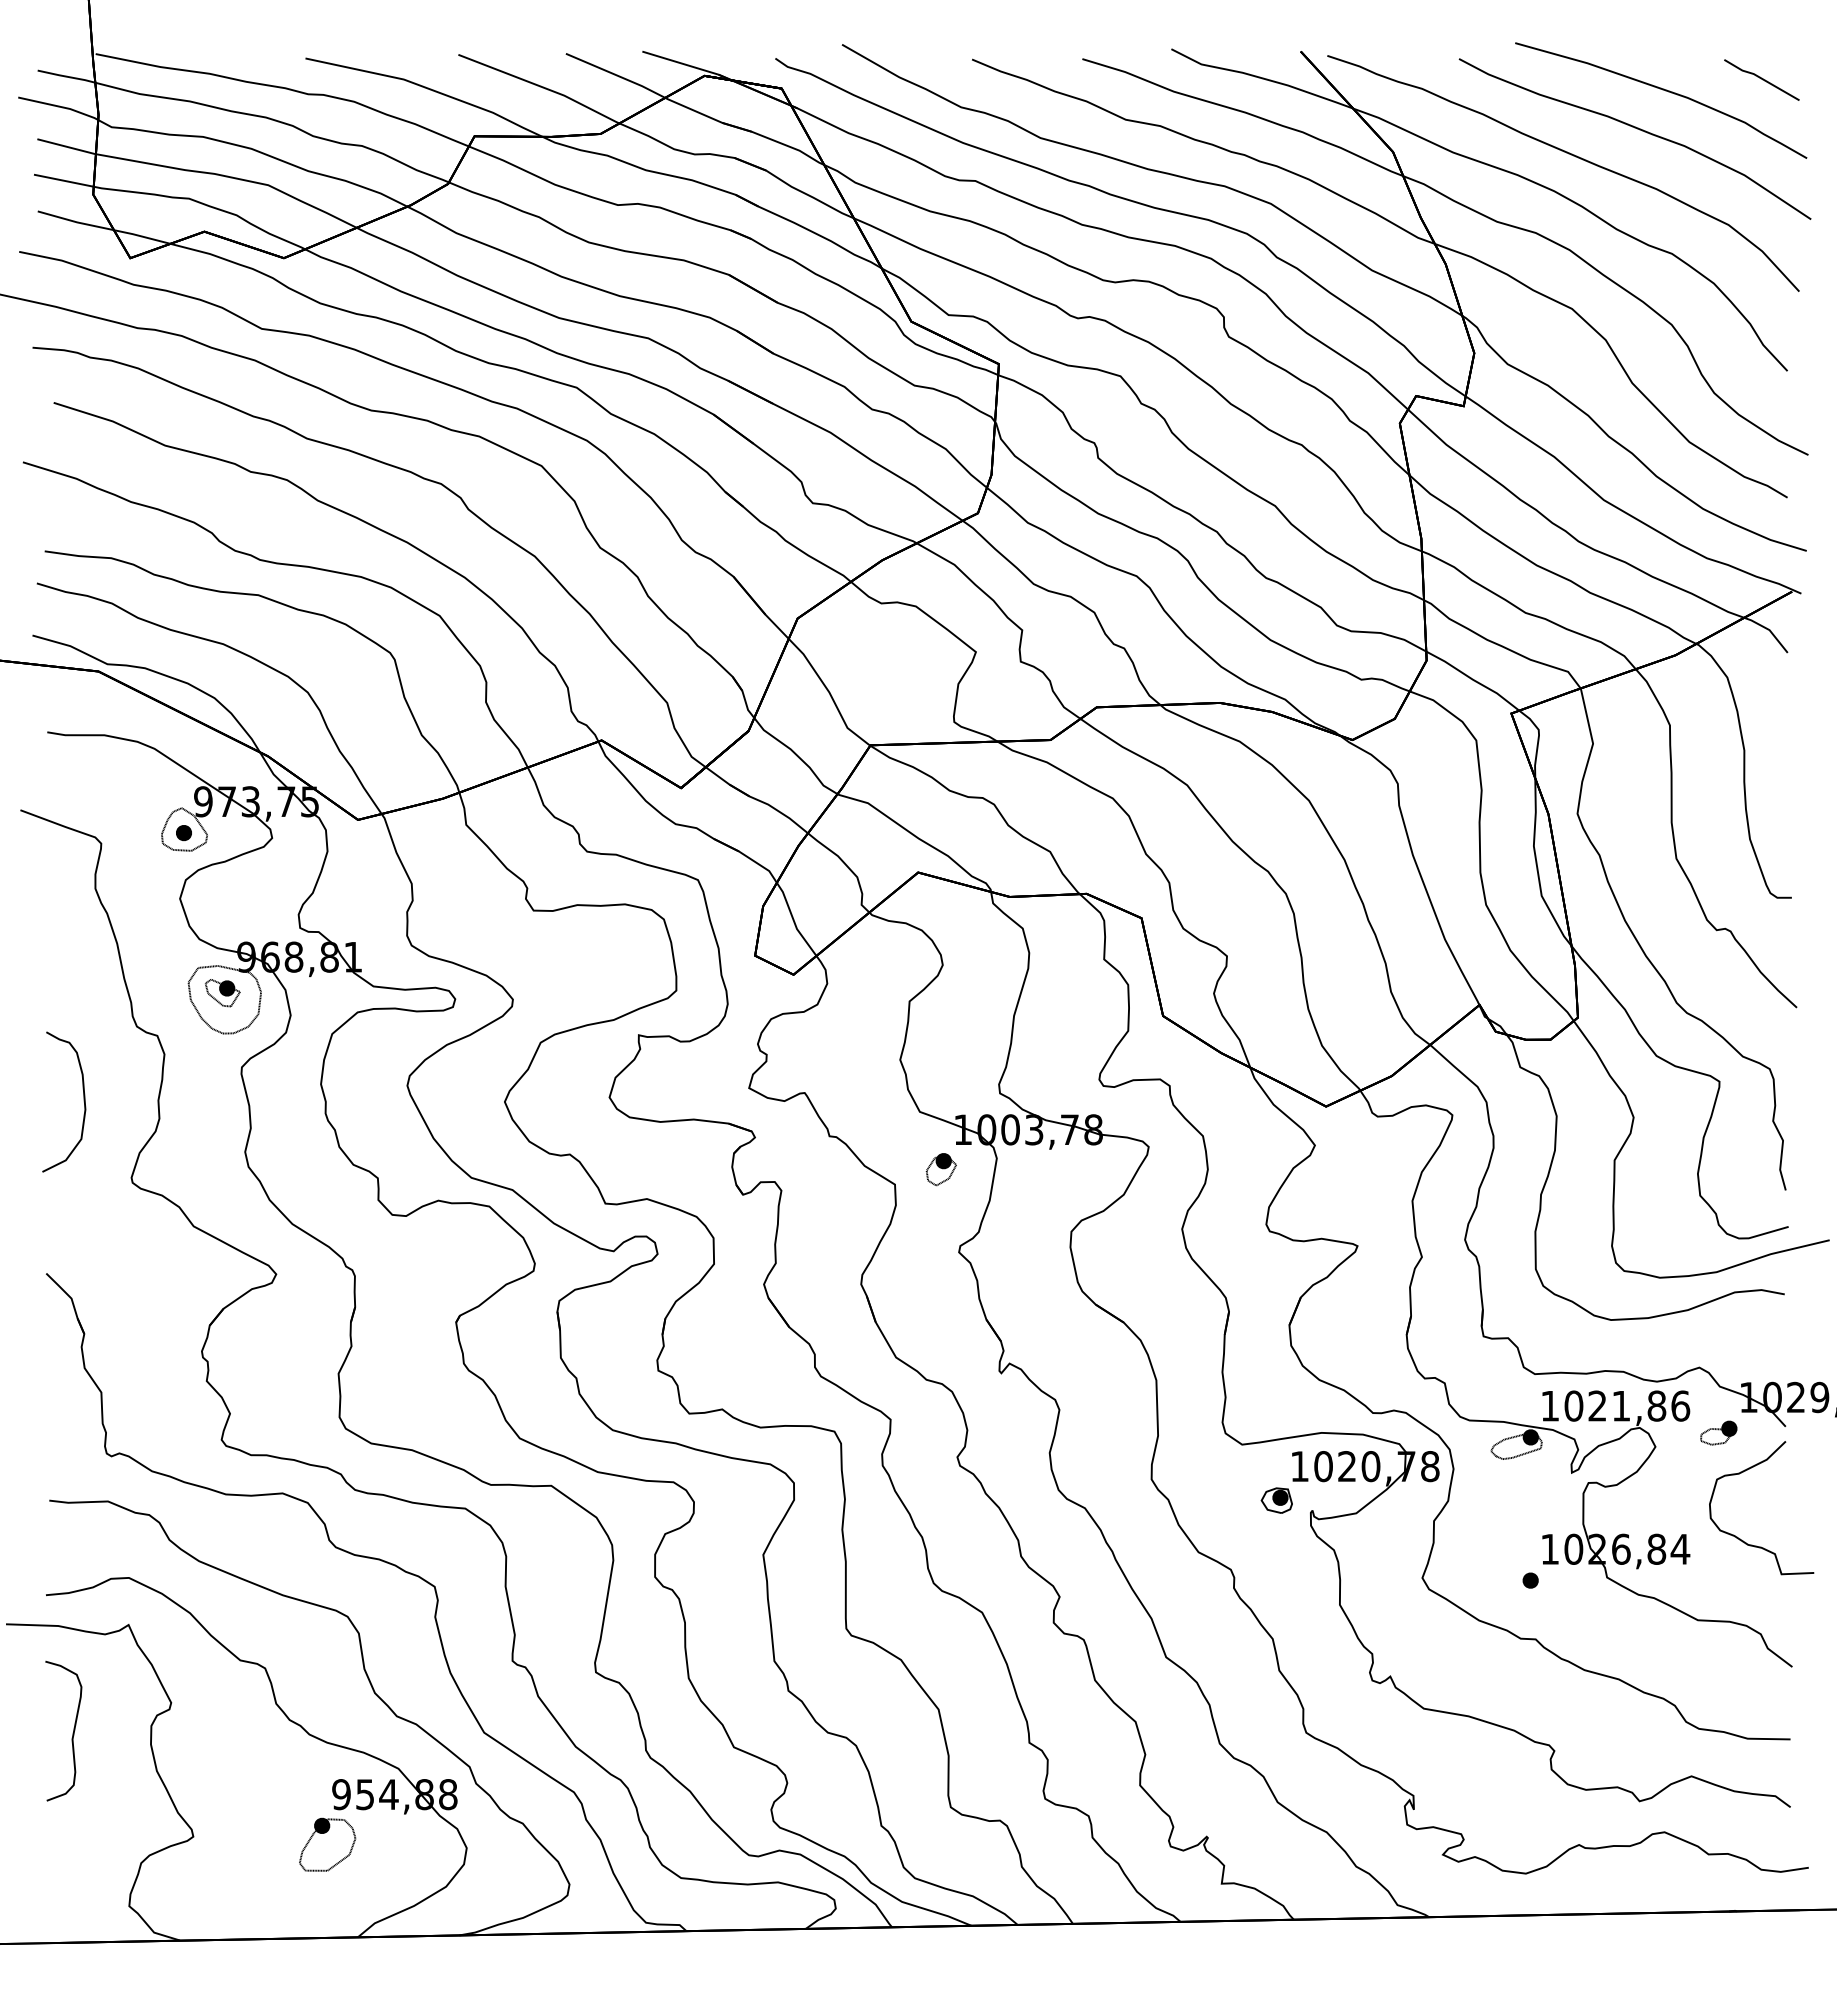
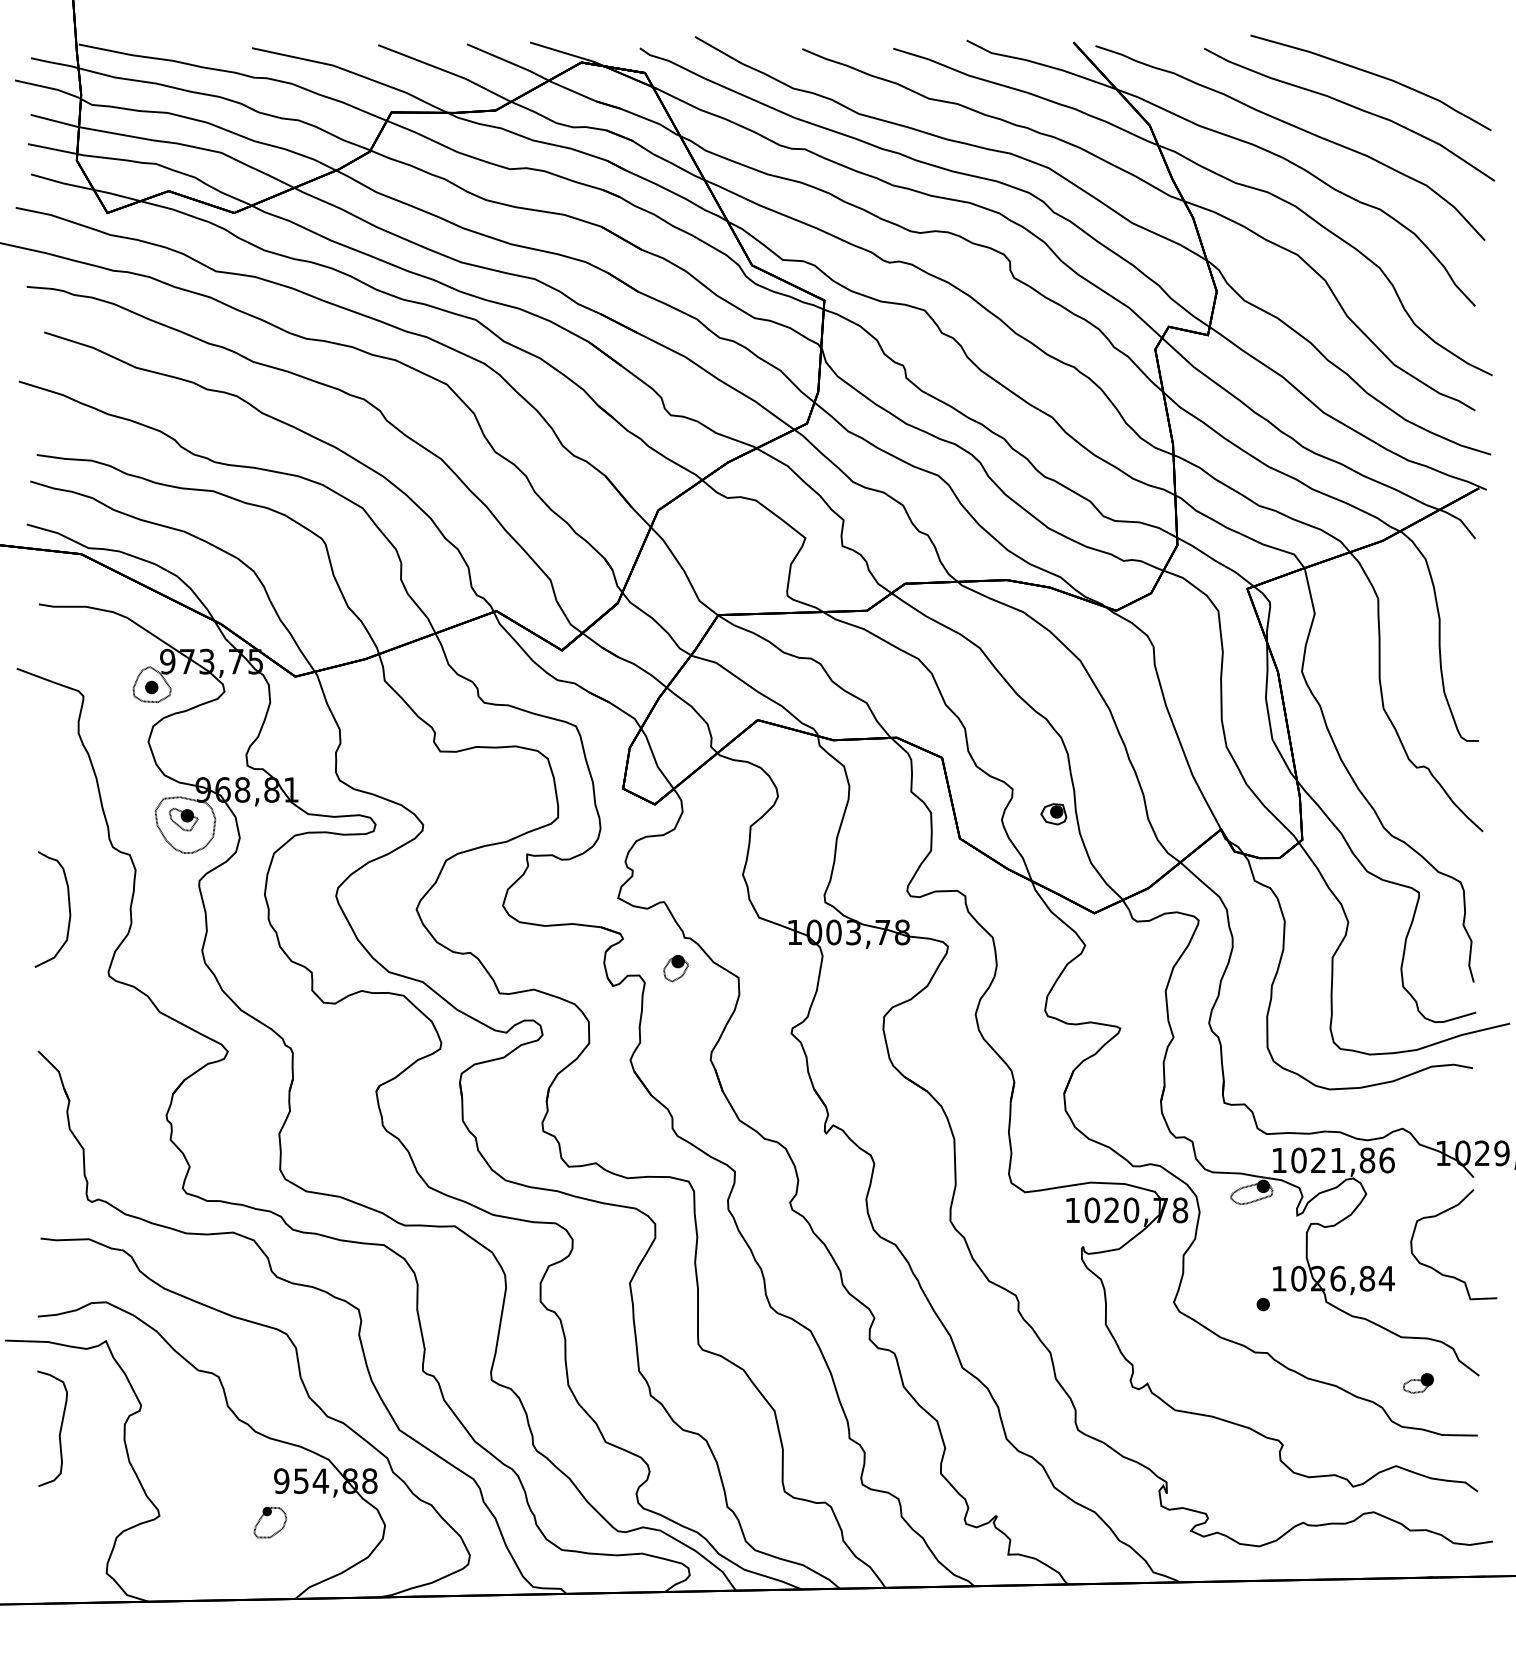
line: (1761, 79) -> (1453, 65), removed
part: (940, 1169) -> (675, 968), moved
part: (1718, 1432) -> (1418, 1382), moved
part: (1276, 1500) -> (1053, 814), moved
part: (327, 1844) -> (270, 1522), size x0.7

